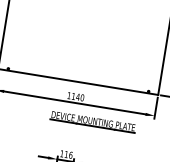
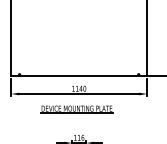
part: (92, 122) -> (76, 109), moved

